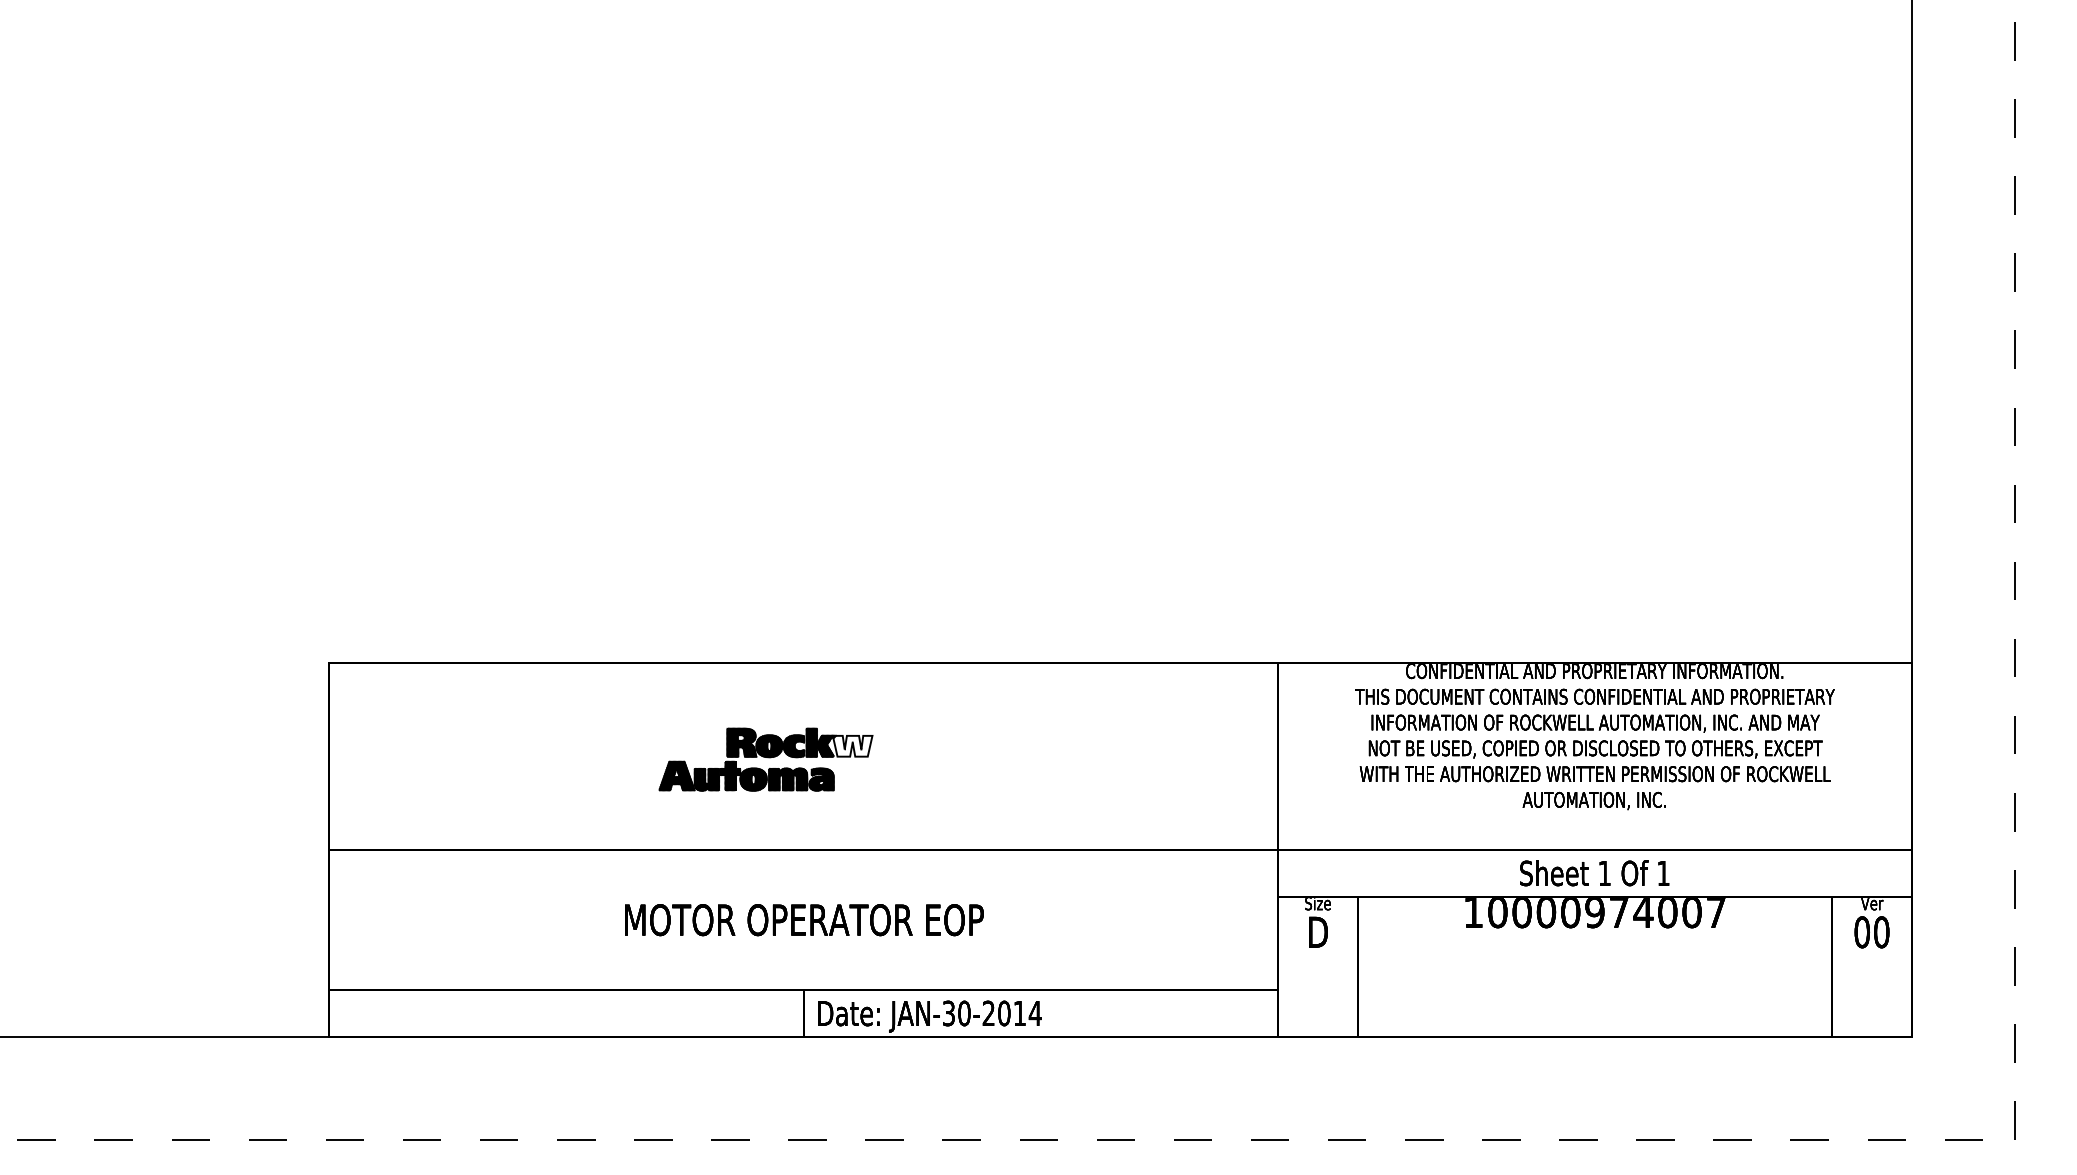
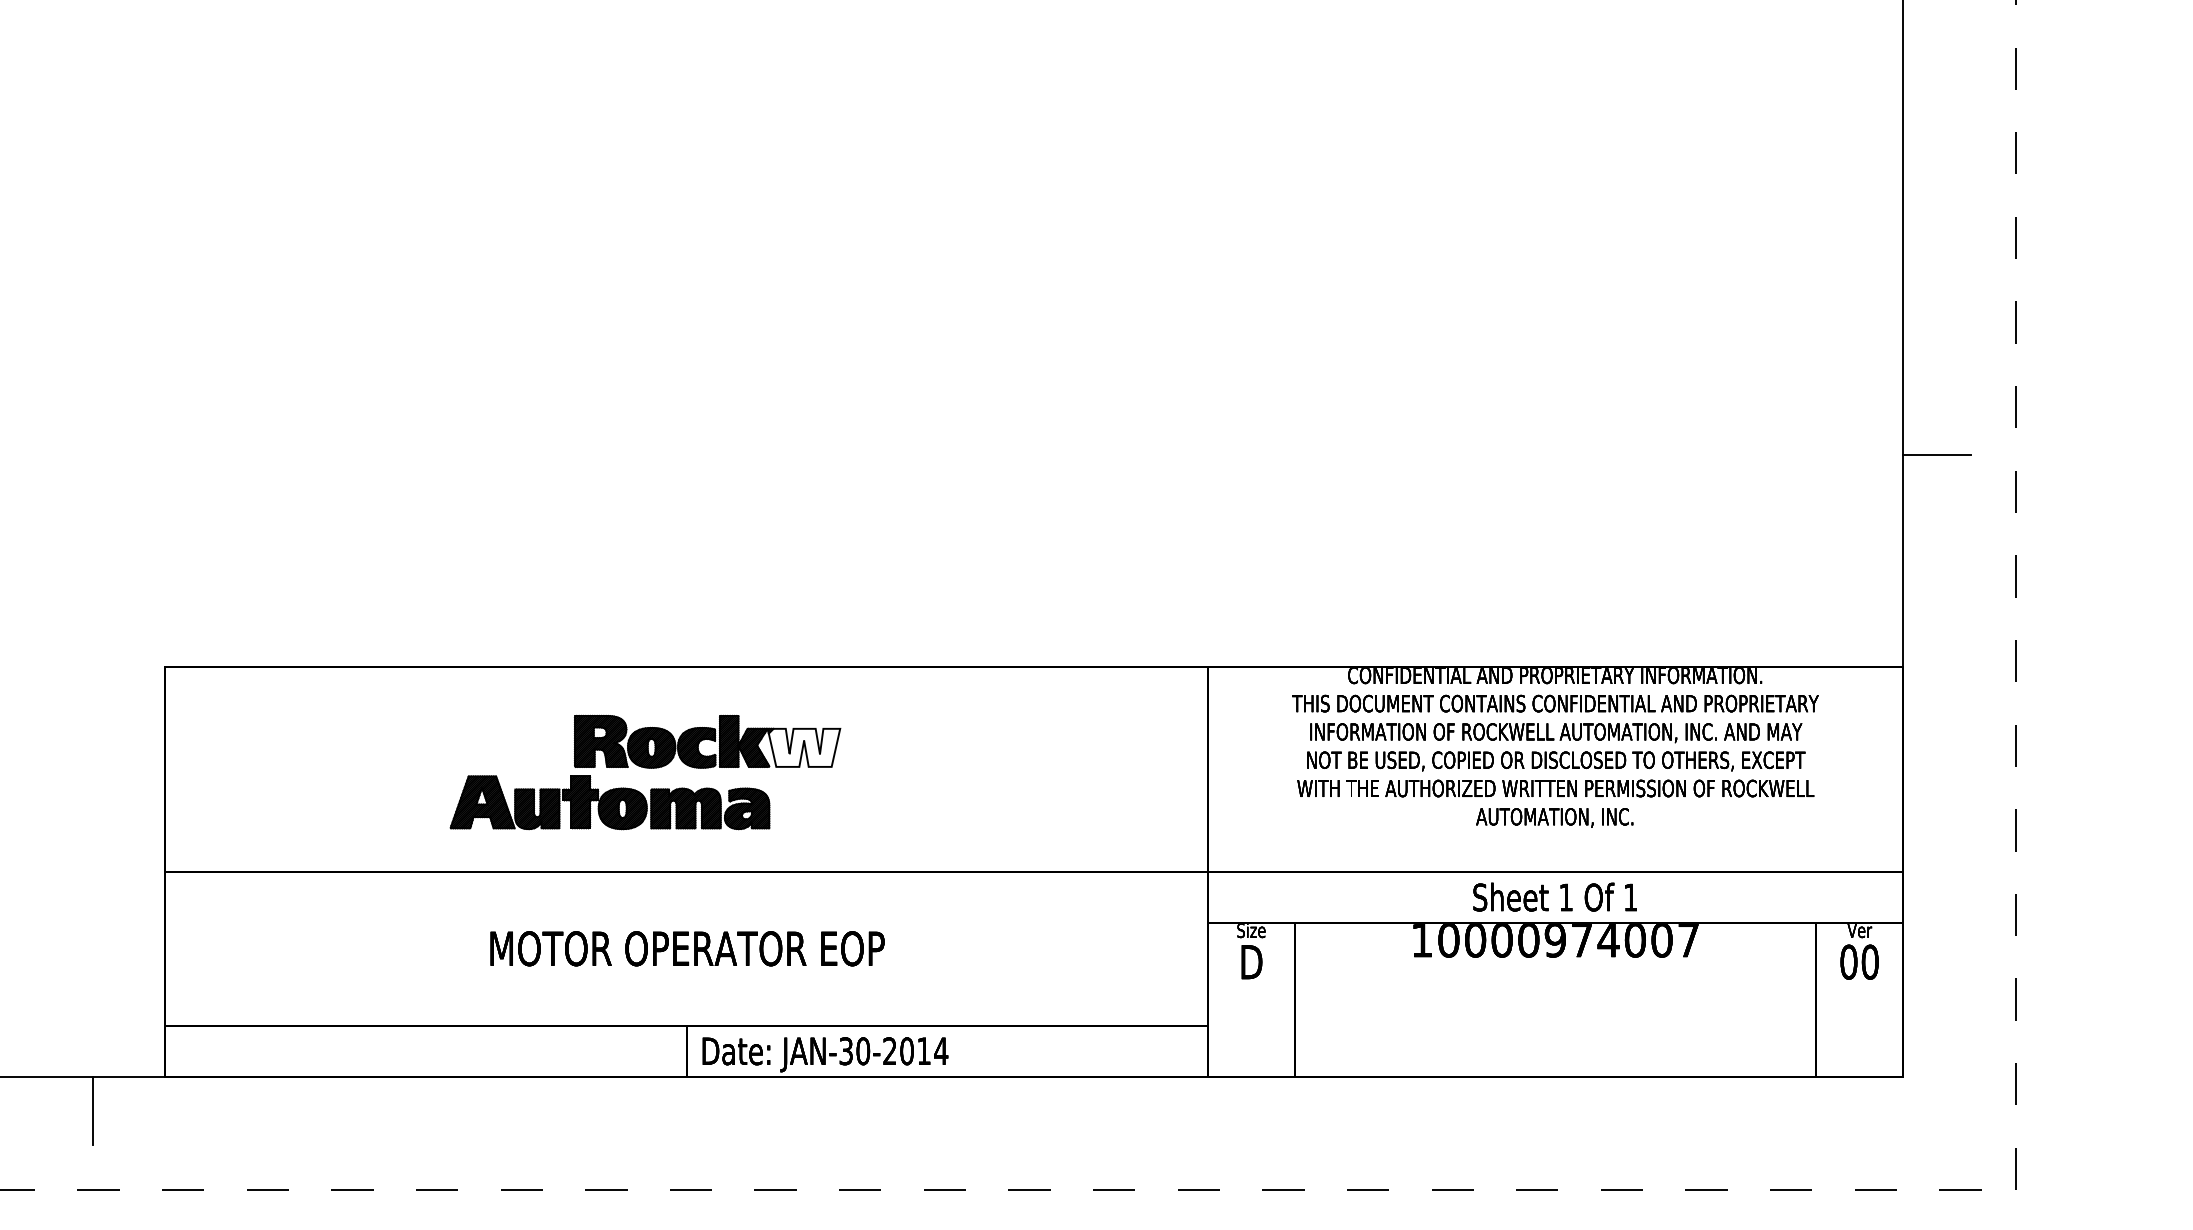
line: (1942, 470) -> (1936, 455), added
part: (765, 759) -> (644, 772), size x1.67
line: (262, 1067) -> (92, 1110), added

